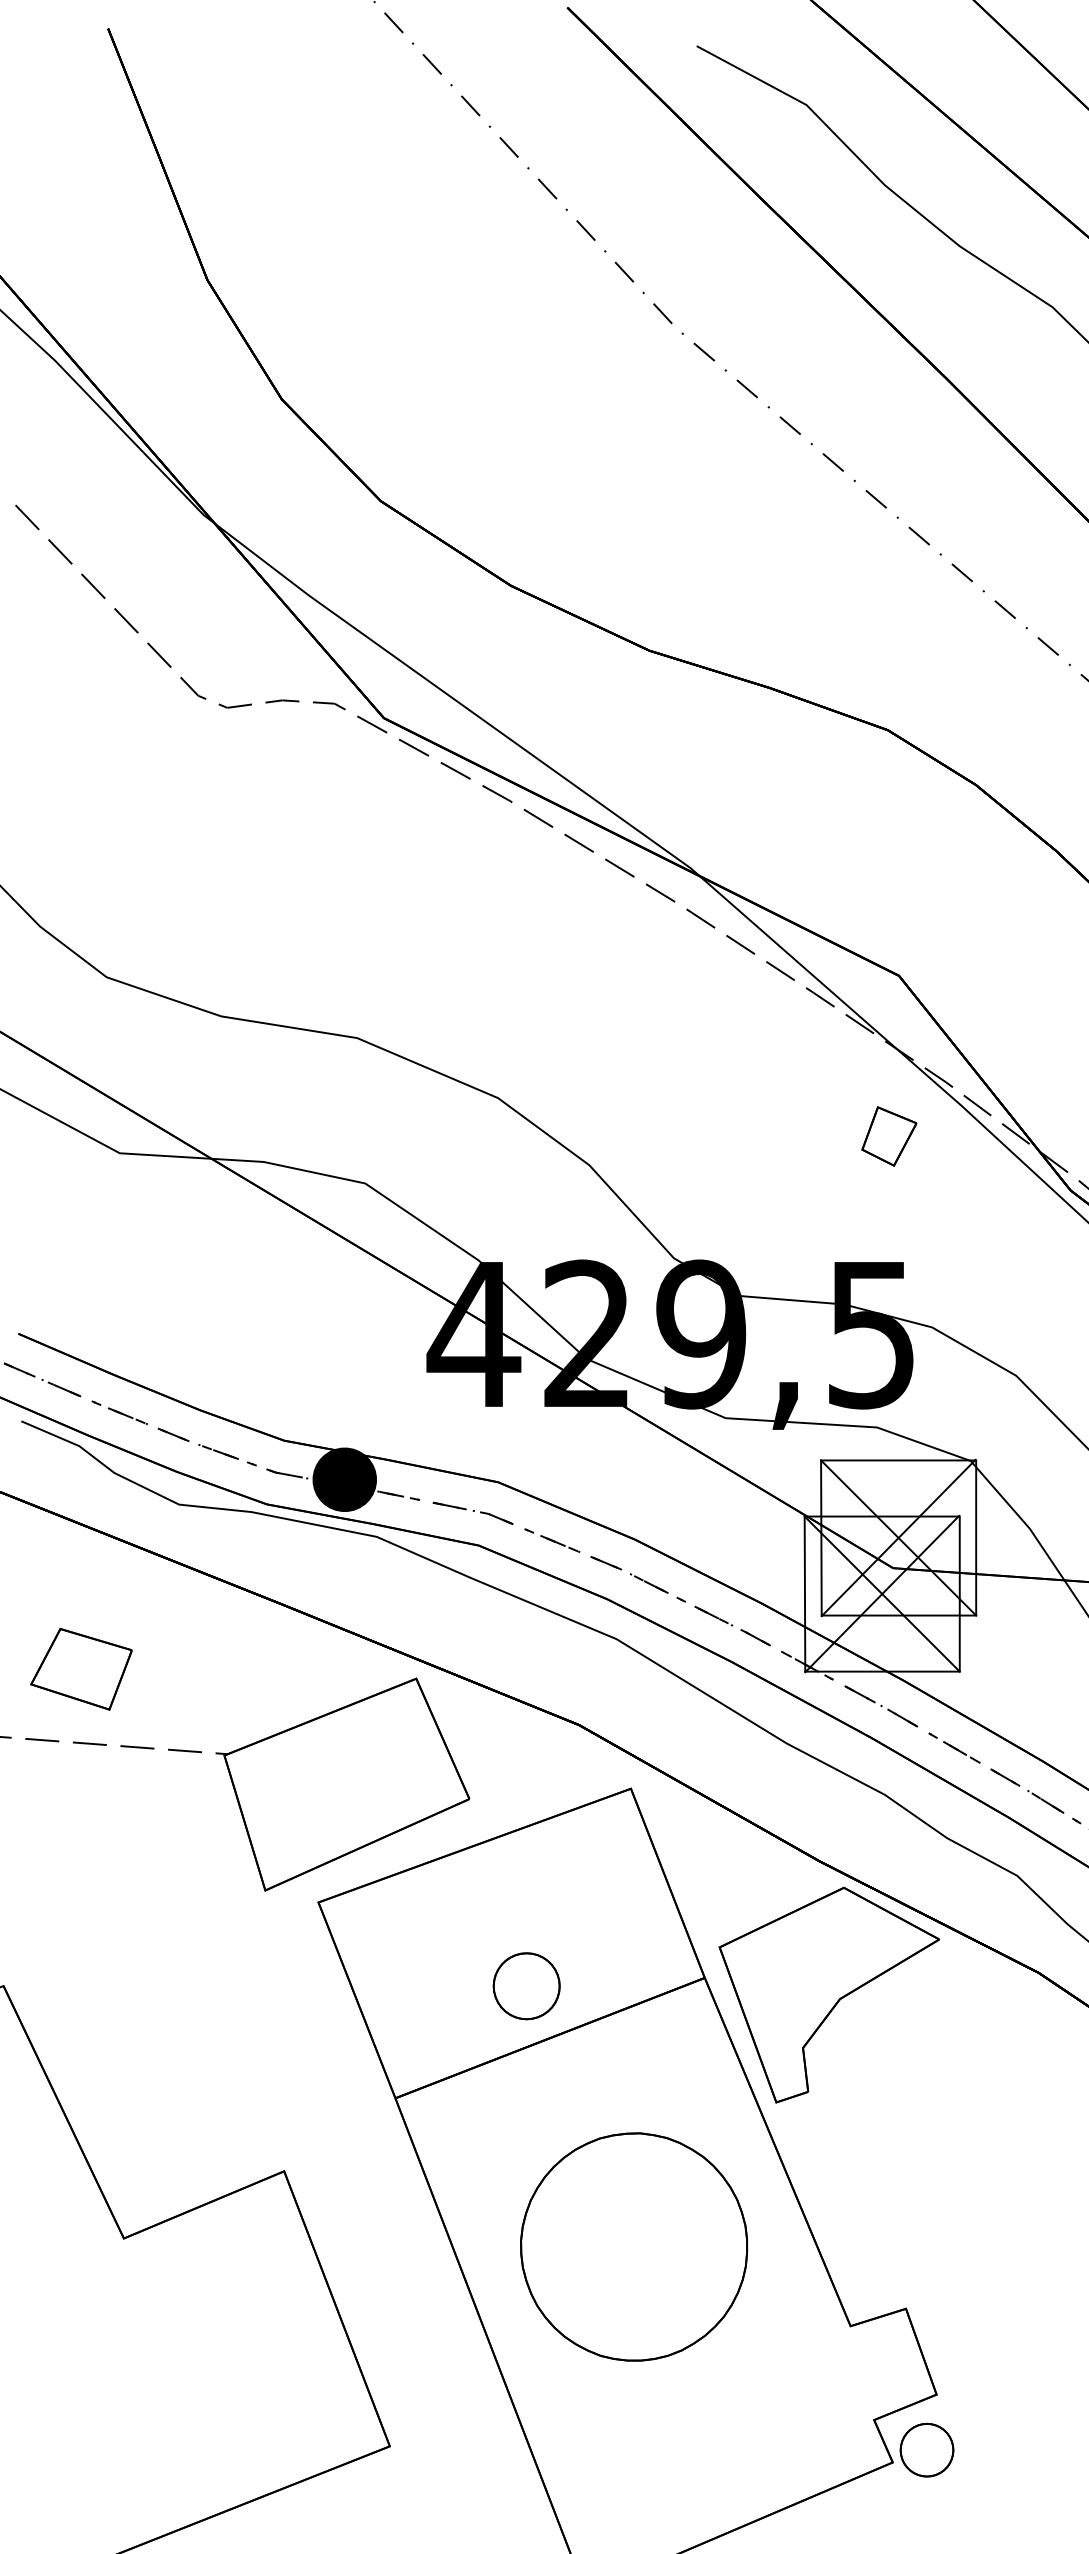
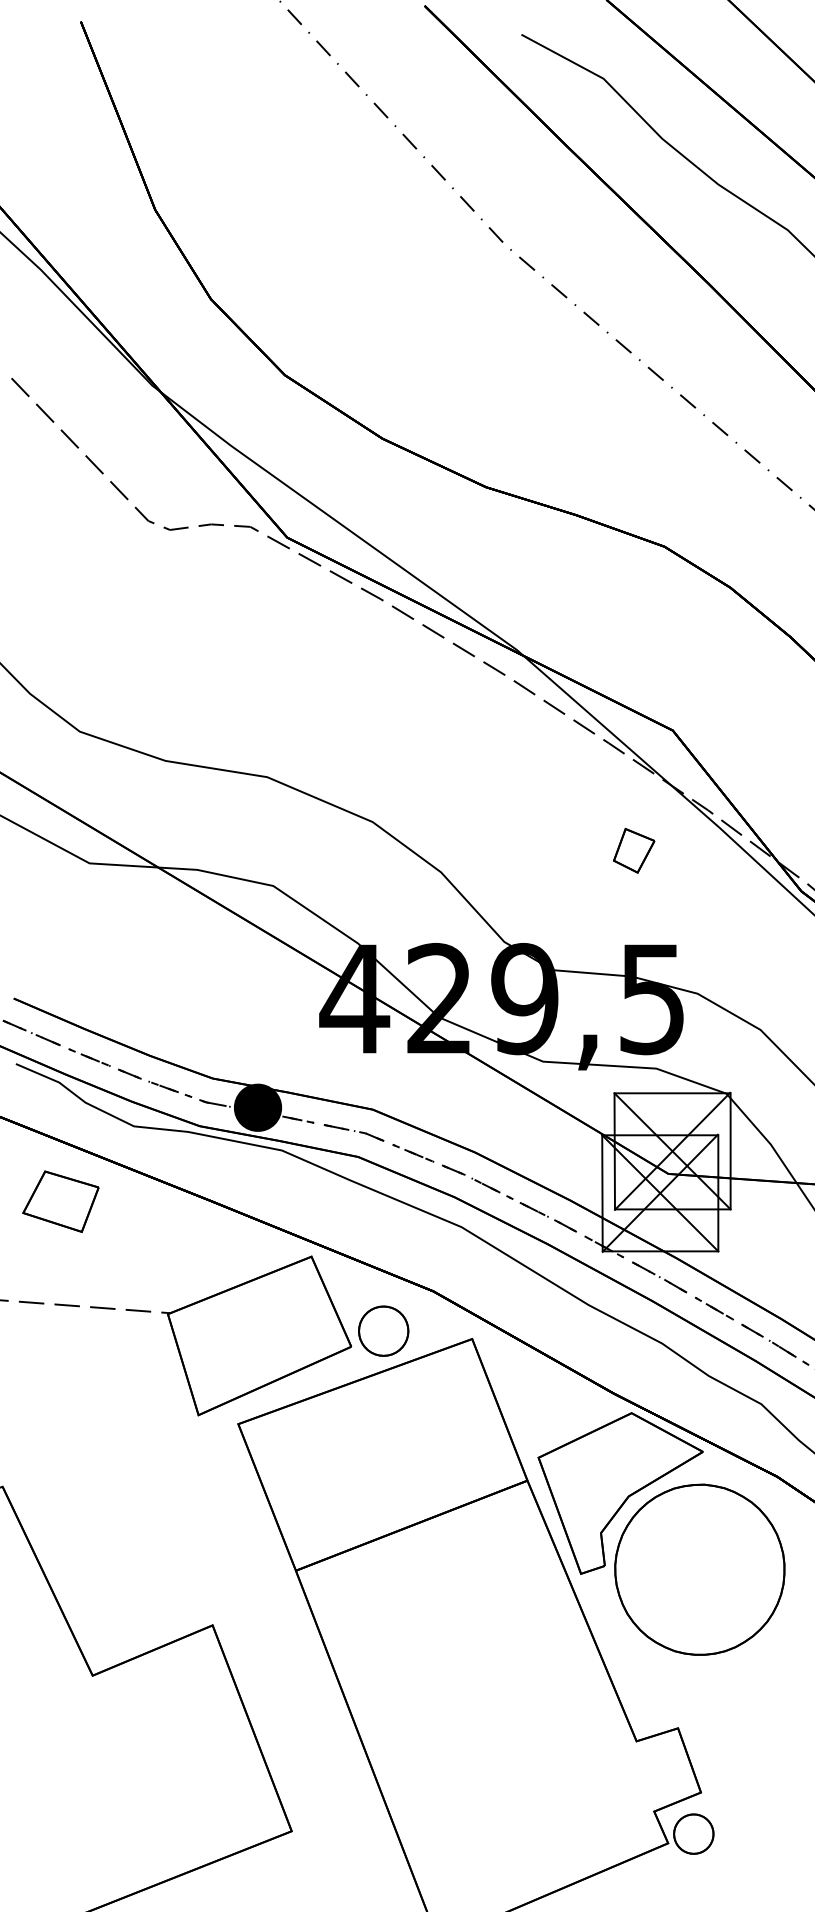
part: (889, 1136) -> (634, 850), moved
part: (81, 1669) -> (60, 1201), moved
part: (526, 1986) -> (383, 1331), moved
part: (633, 2246) -> (699, 1569), moved

